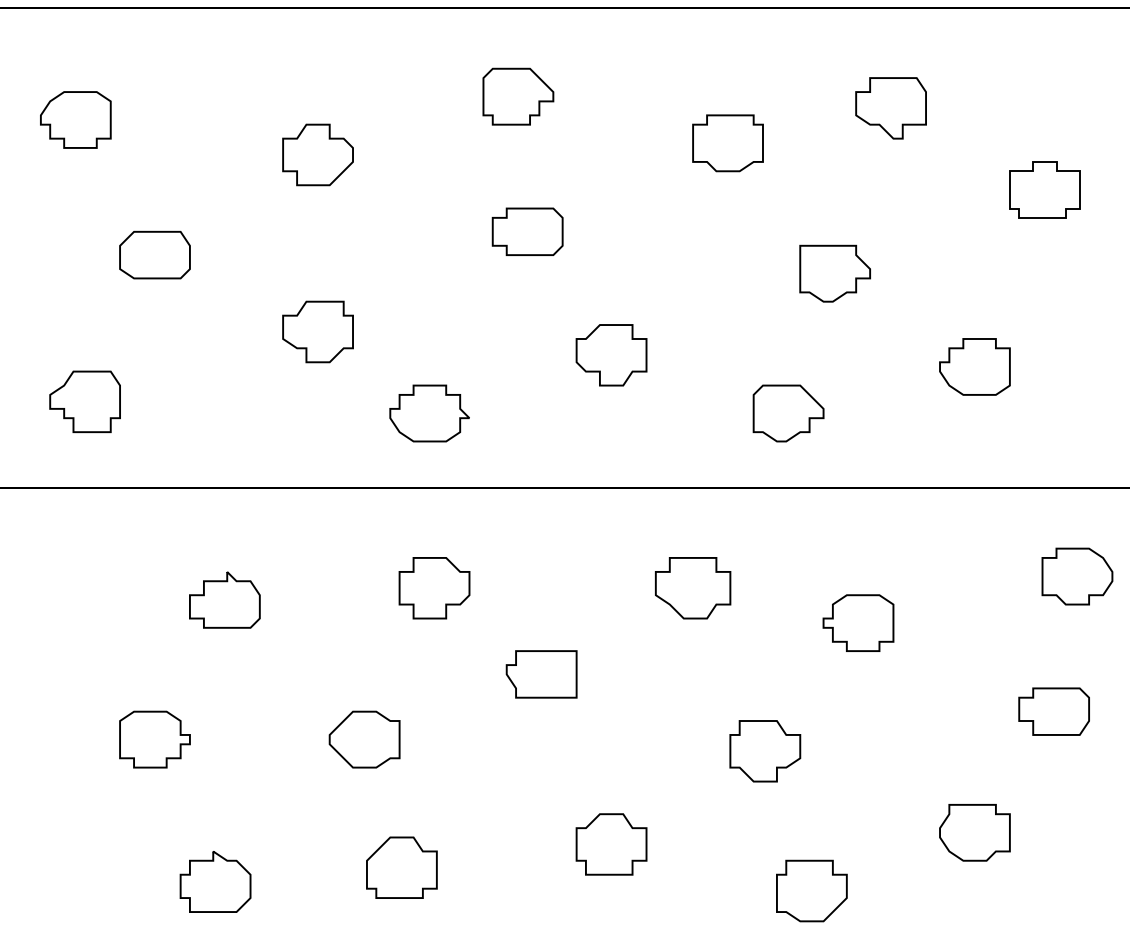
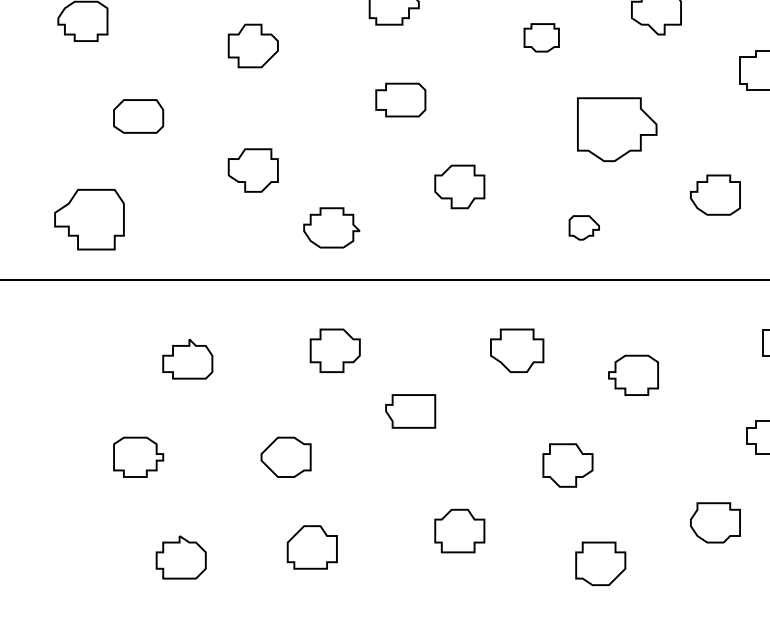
part: (727, 143) -> (541, 37), size x0.7
part: (834, 273) -> (616, 129), size x1.6
part: (84, 401) -> (89, 219), size x1.4
part: (788, 413) -> (584, 227), size x0.6

